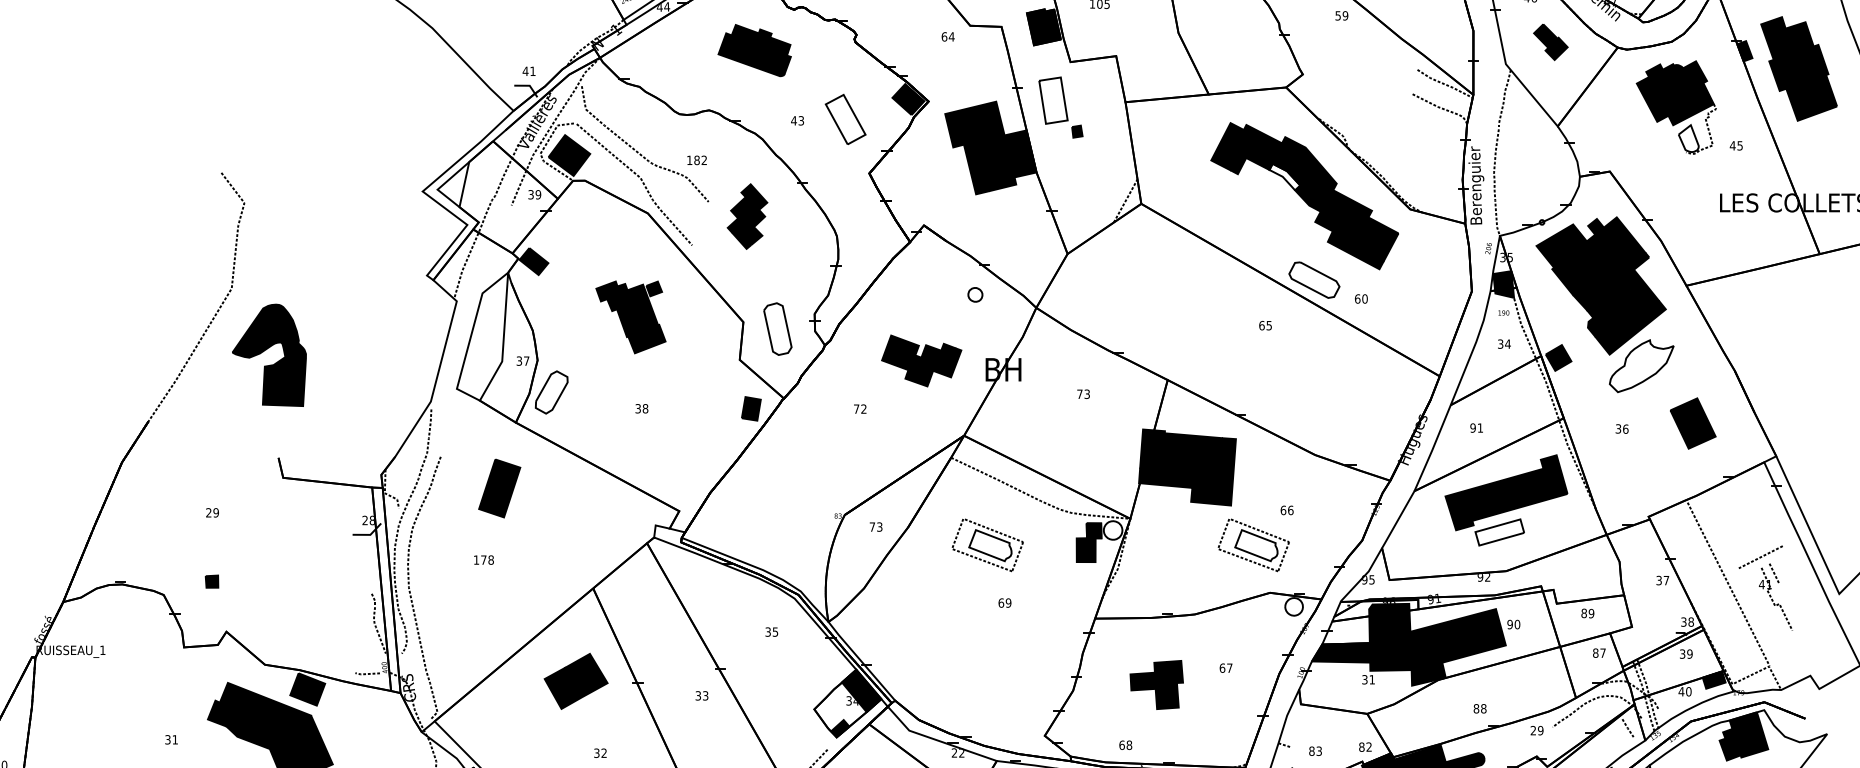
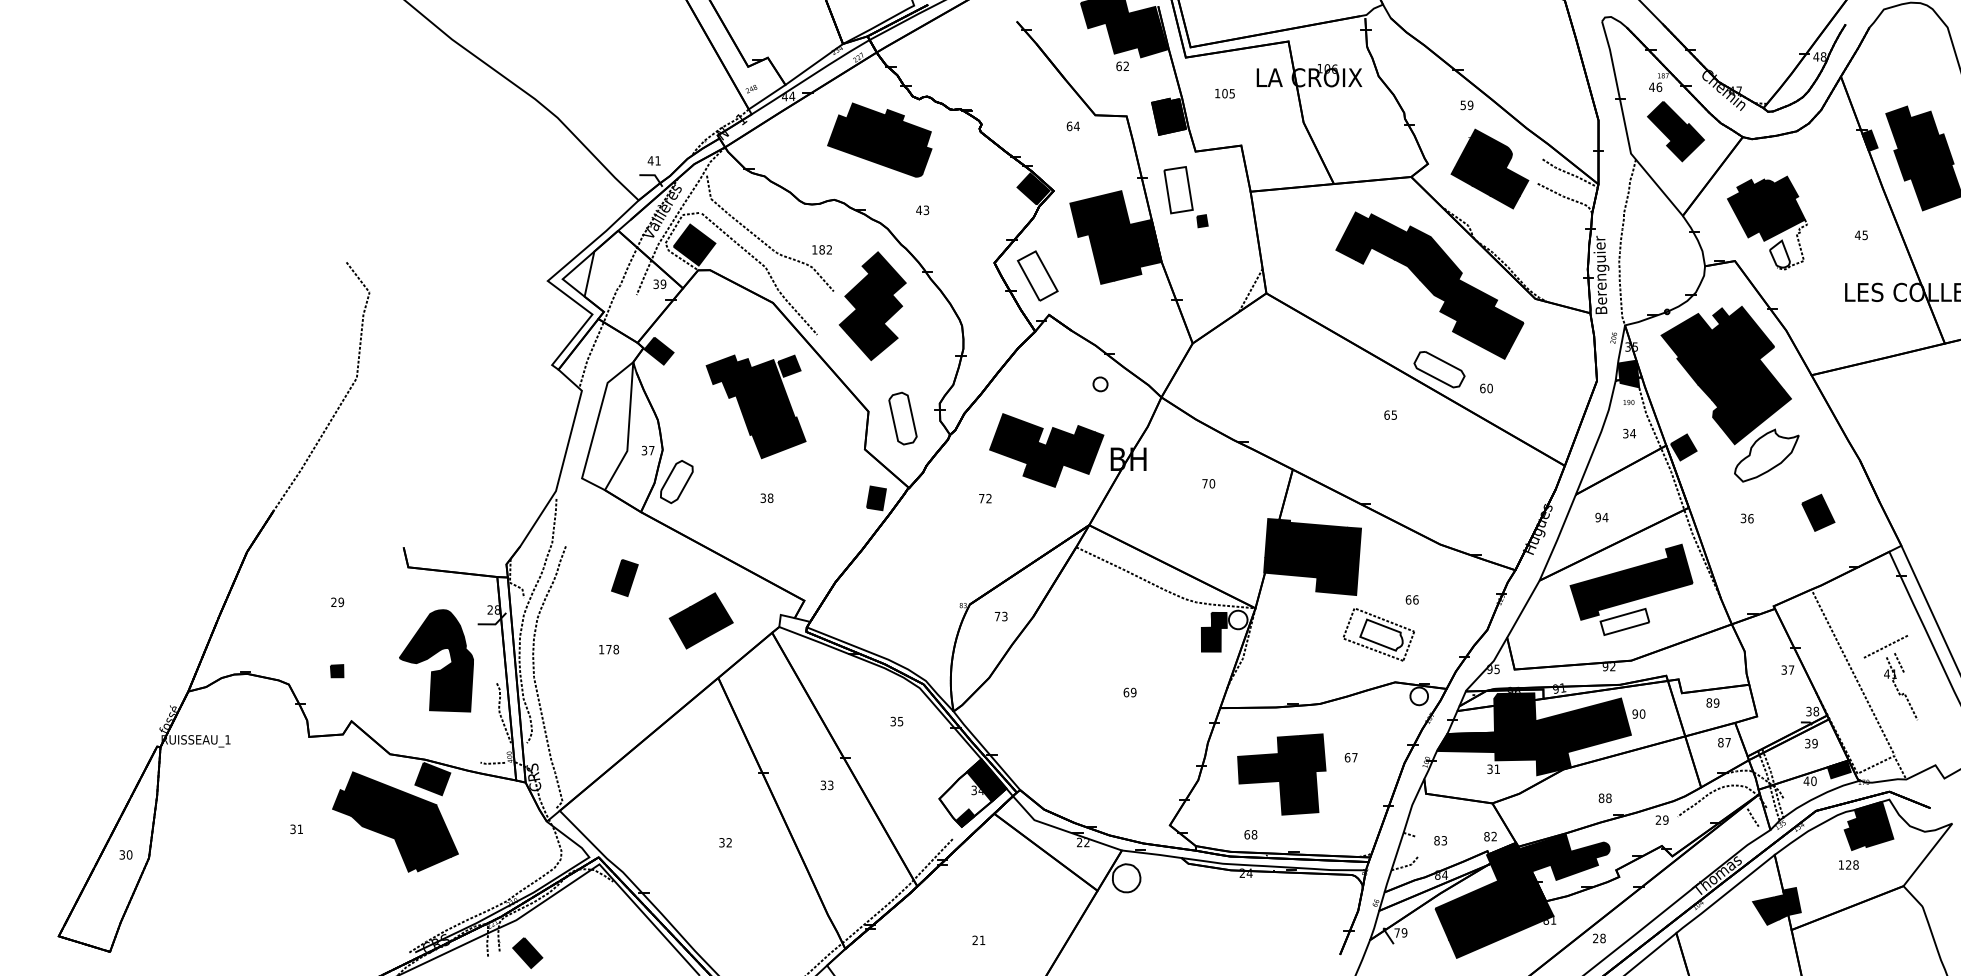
part: (1550, 42) -> (1675, 131), size x1.67
part: (754, 50) -> (879, 139), size x1.43
part: (1364, 79) -> (1489, 168), added
part: (1676, 107) -> (1767, 222), moved
part: (845, 119) -> (1037, 275), moved
fill: (1284, 177) -> (1409, 266), added
part: (747, 216) -> (872, 305), size x1.67
part: (630, 317) -> (755, 406), size x1.43
part: (269, 355) -> (436, 660), moved
part: (921, 361) -> (1046, 450), size x1.43
text: (1087, 394) -> (1212, 483), 73 -> 70
part: (1693, 423) -> (1818, 512), size x0.71
text: (1480, 428) -> (1605, 517), 91 -> 94
part: (499, 488) -> (624, 577), size x0.62
part: (987, 545) -> (1112, 634), removed
part: (575, 681) -> (700, 620), moved
part: (1156, 685) -> (1281, 774), size x1.67

